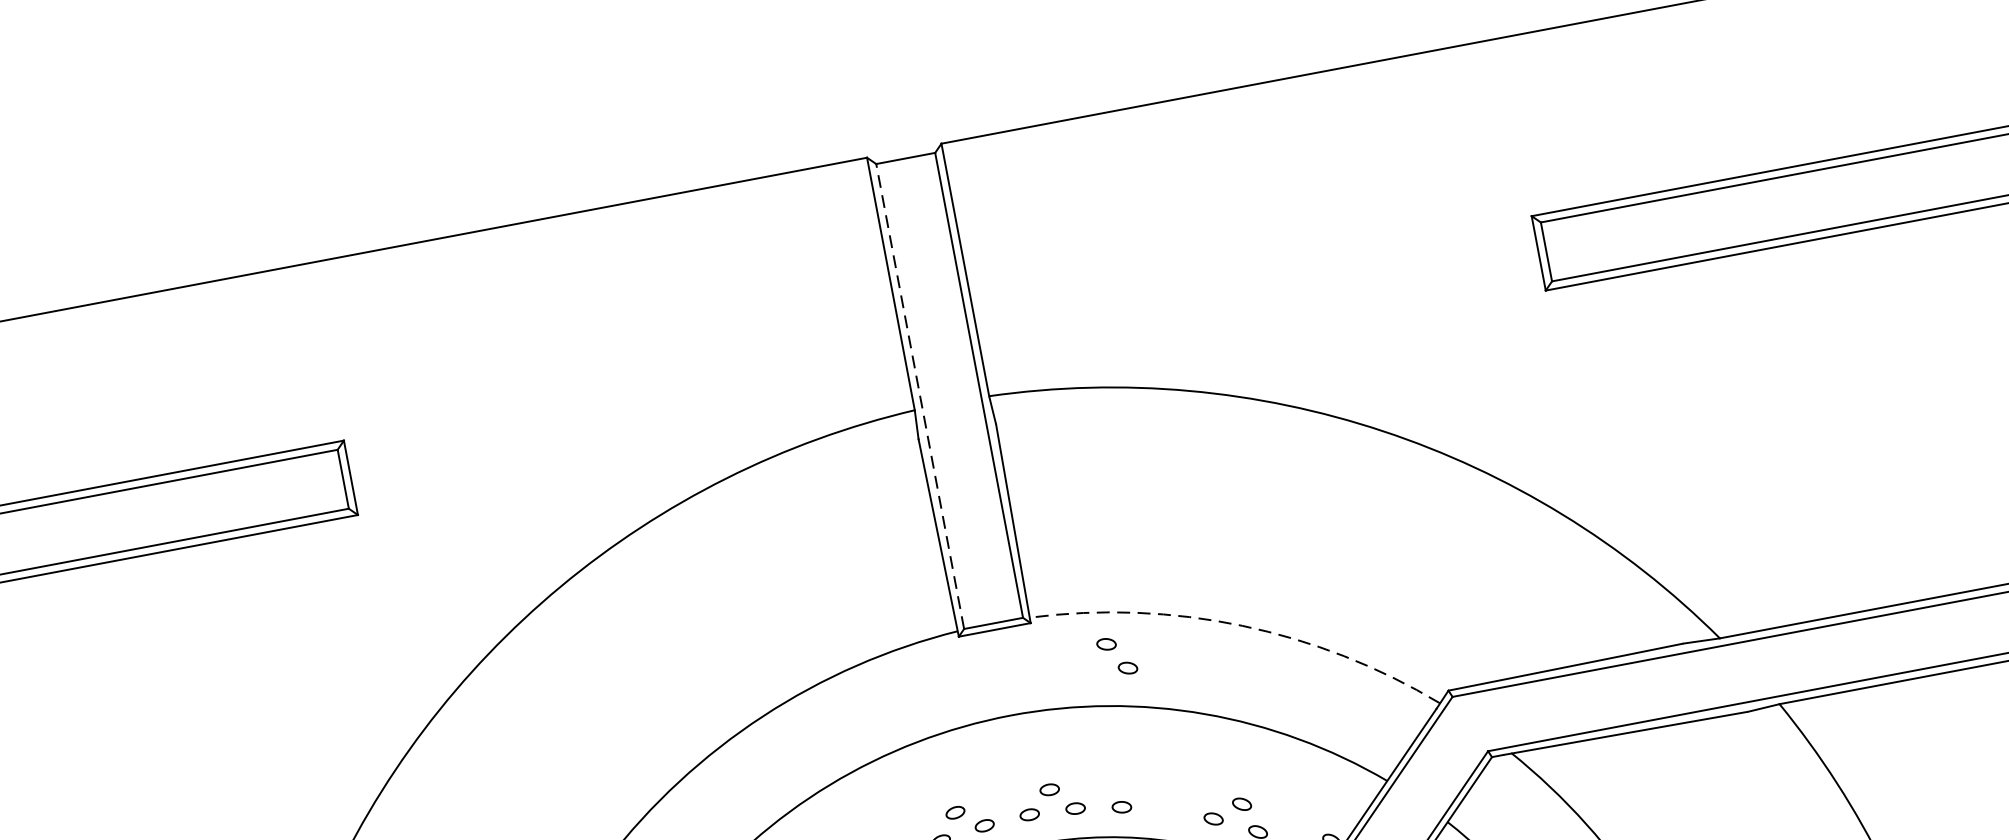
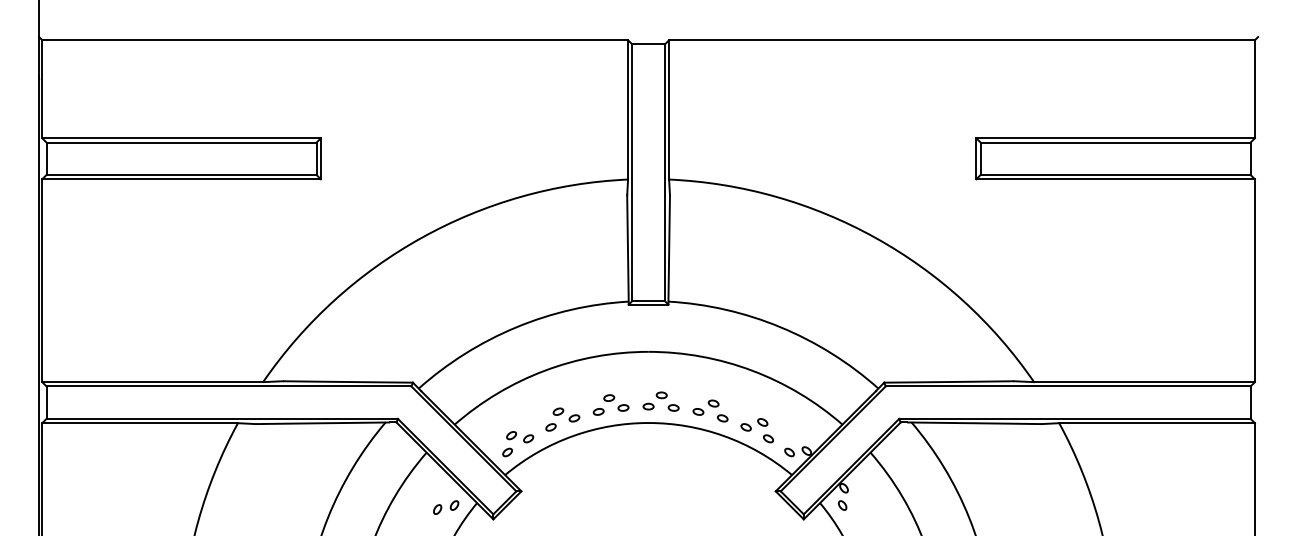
line: (920, 395) -> (632, 172), dashed -> solid
arc: (1241, 626) -> (780, 327), dashed -> solid
part: (1115, 655) -> (717, 410), moved

